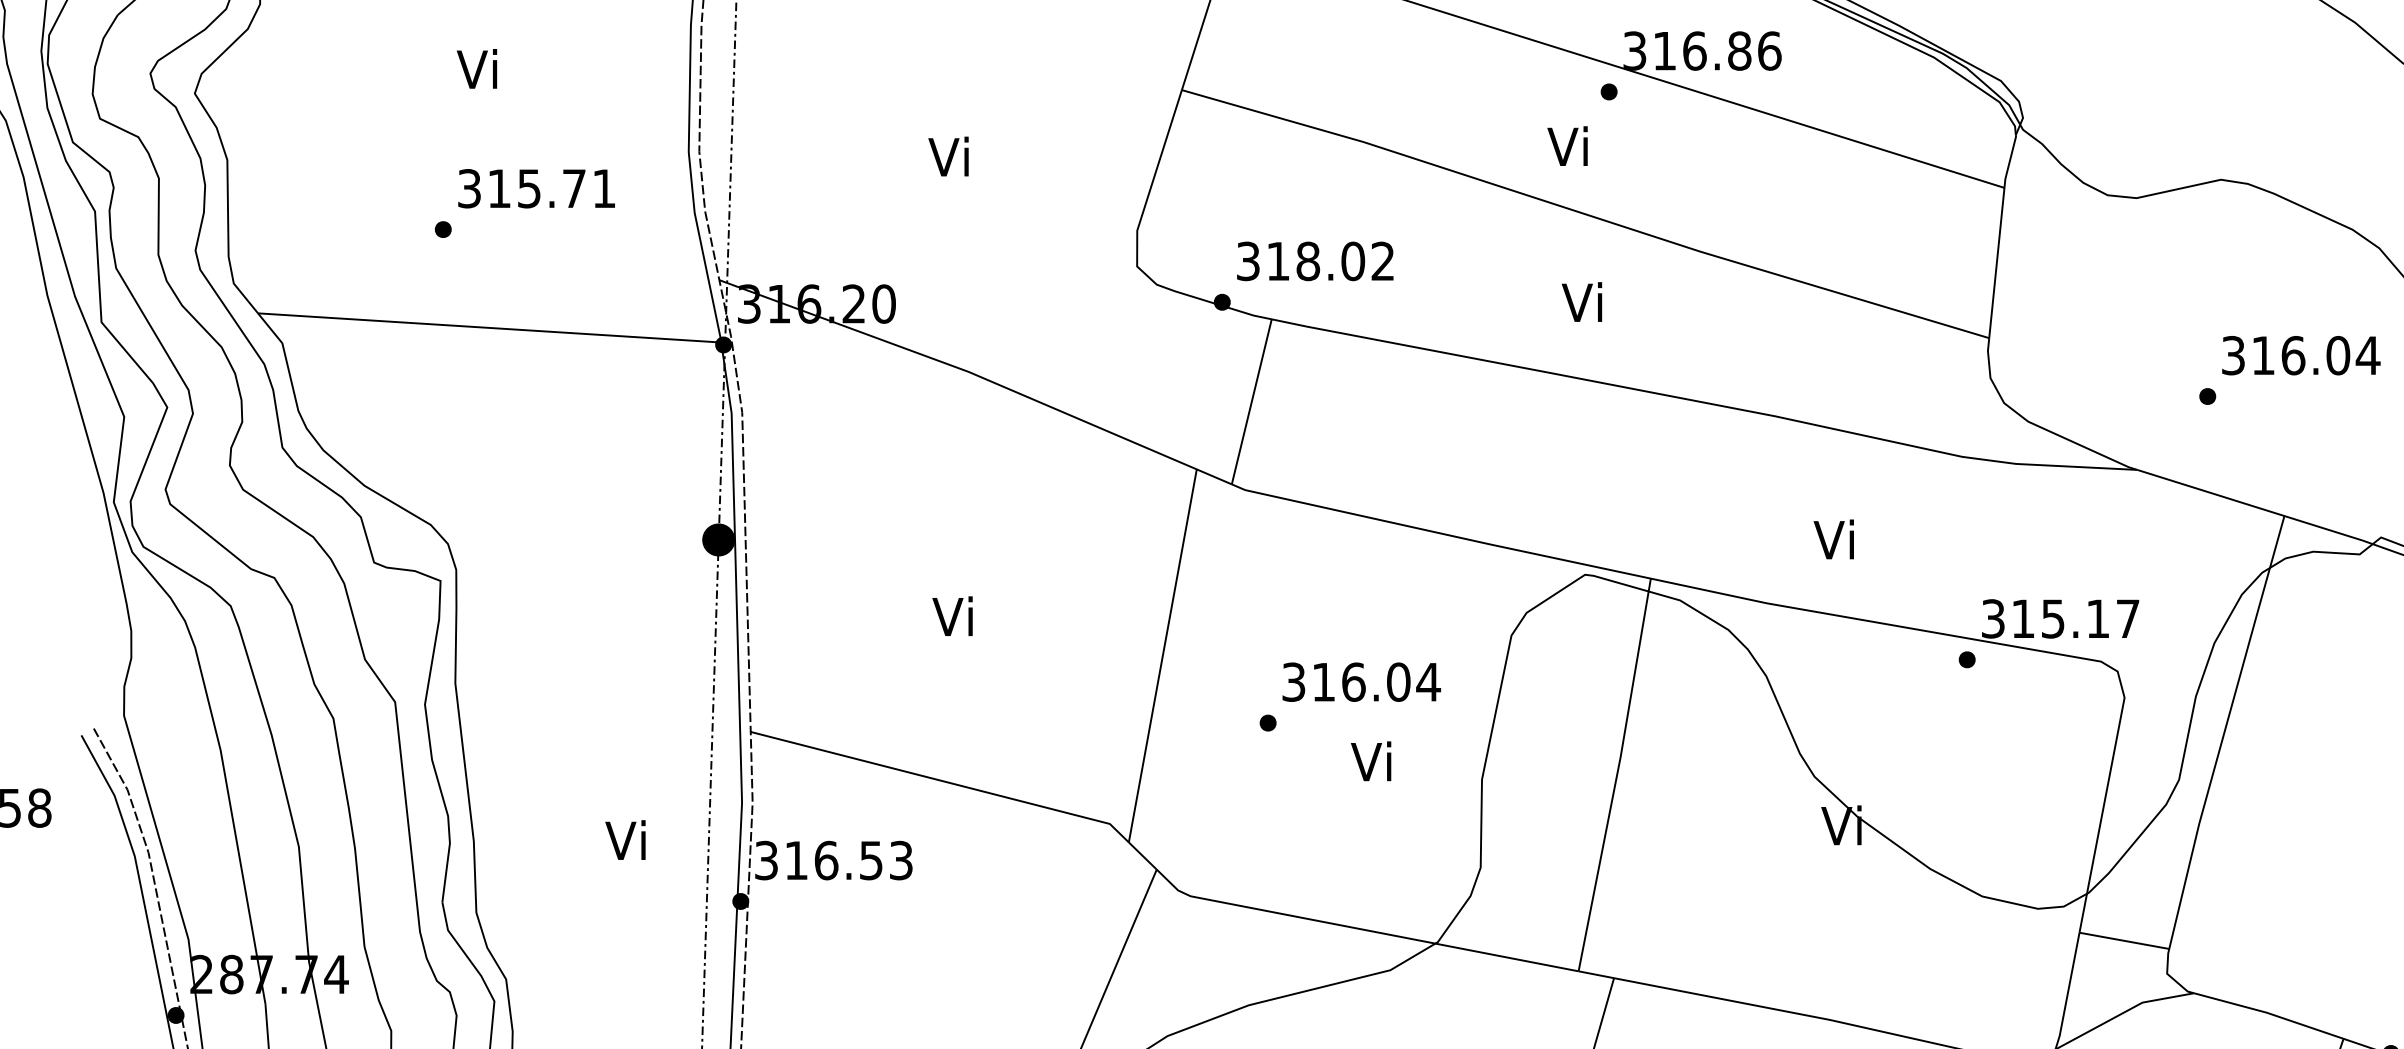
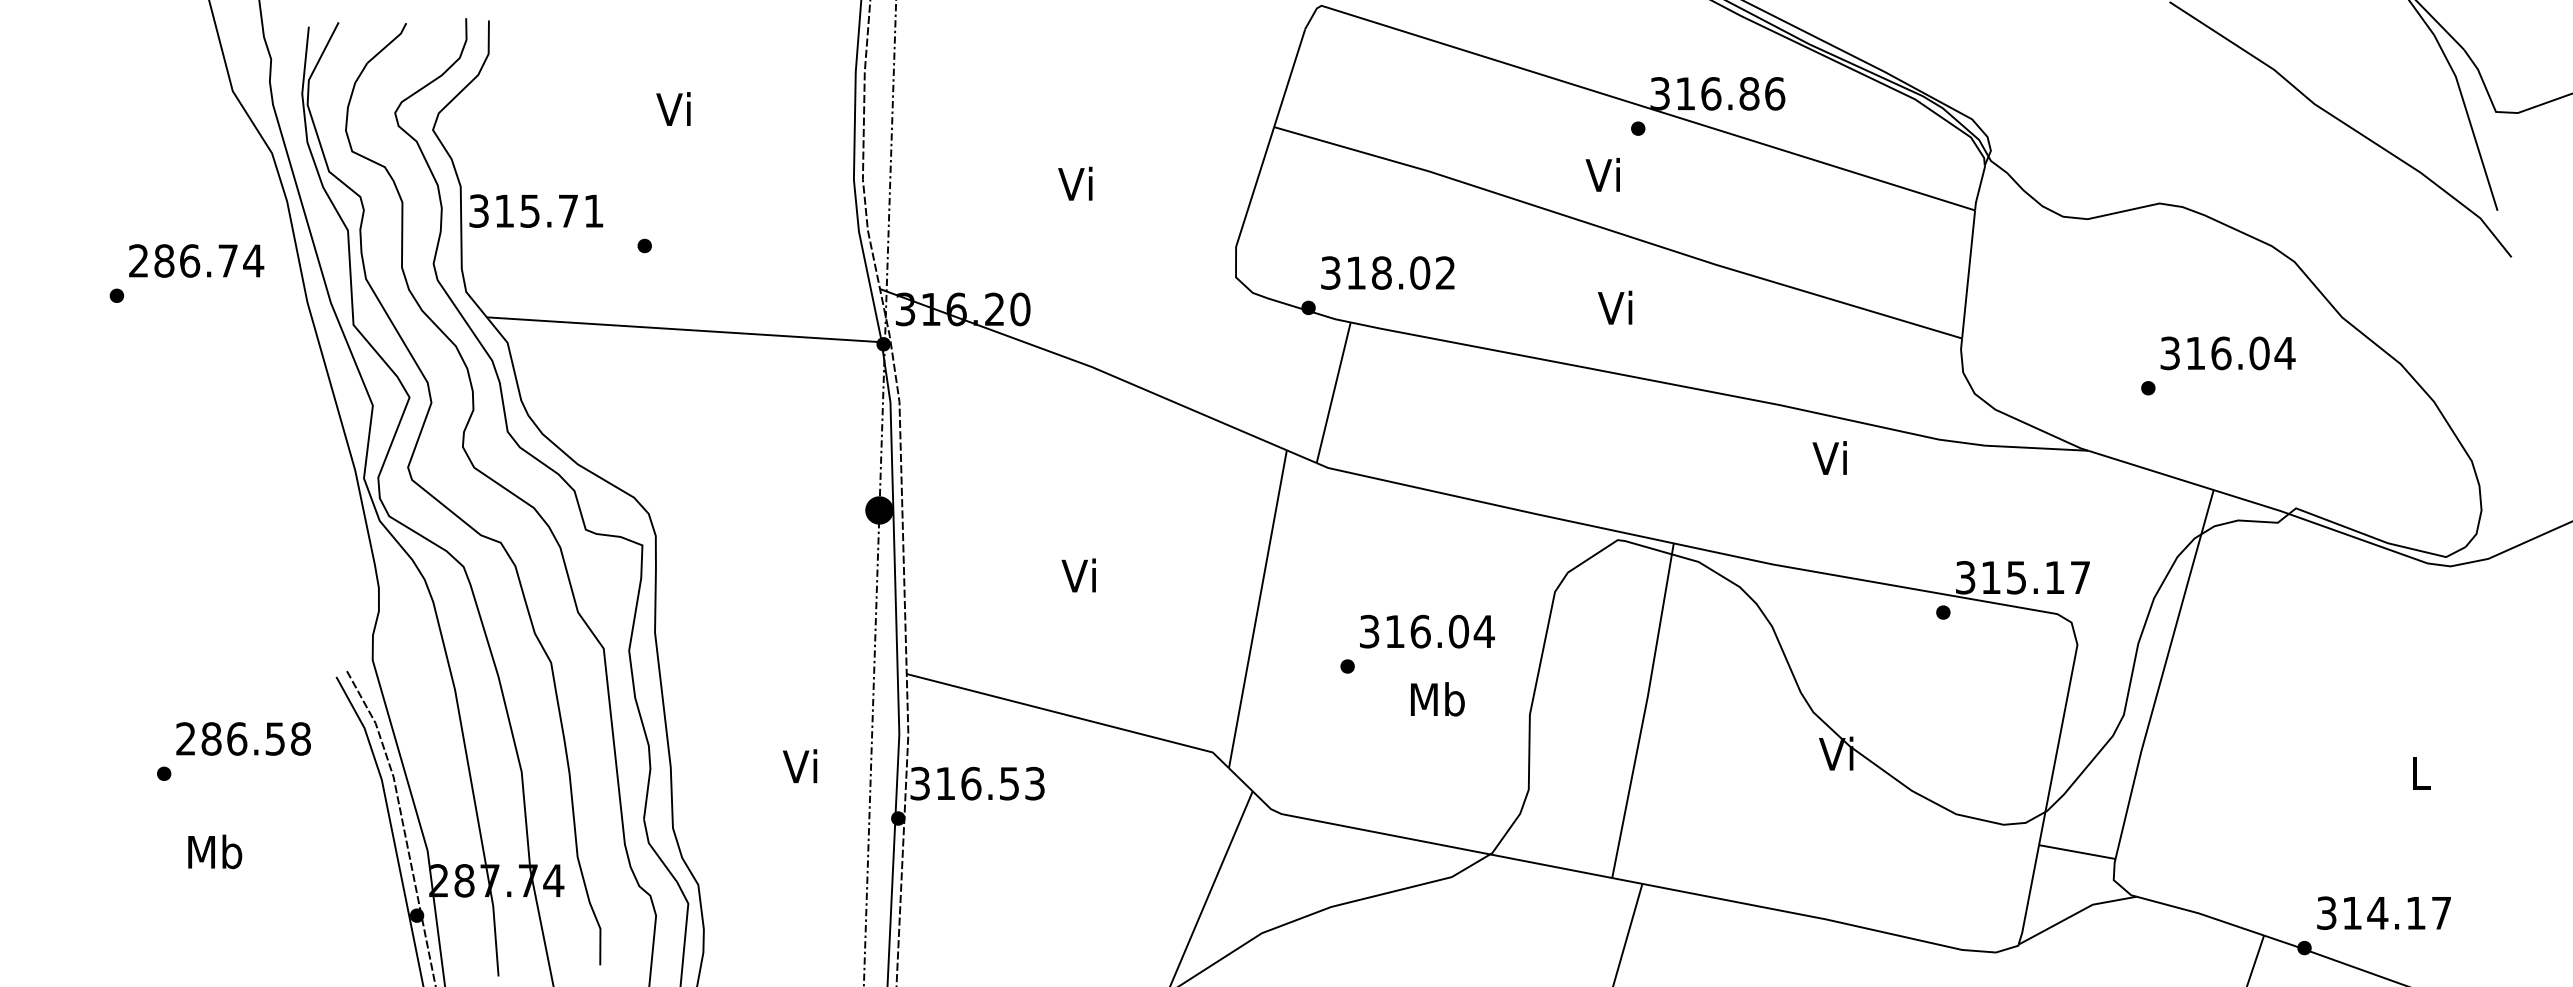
text: (536, 187) -> (536, 210), moved
text: (1833, 538) -> (1829, 457), moved
text: (1373, 761) -> (1437, 699), Vi -> Mb

